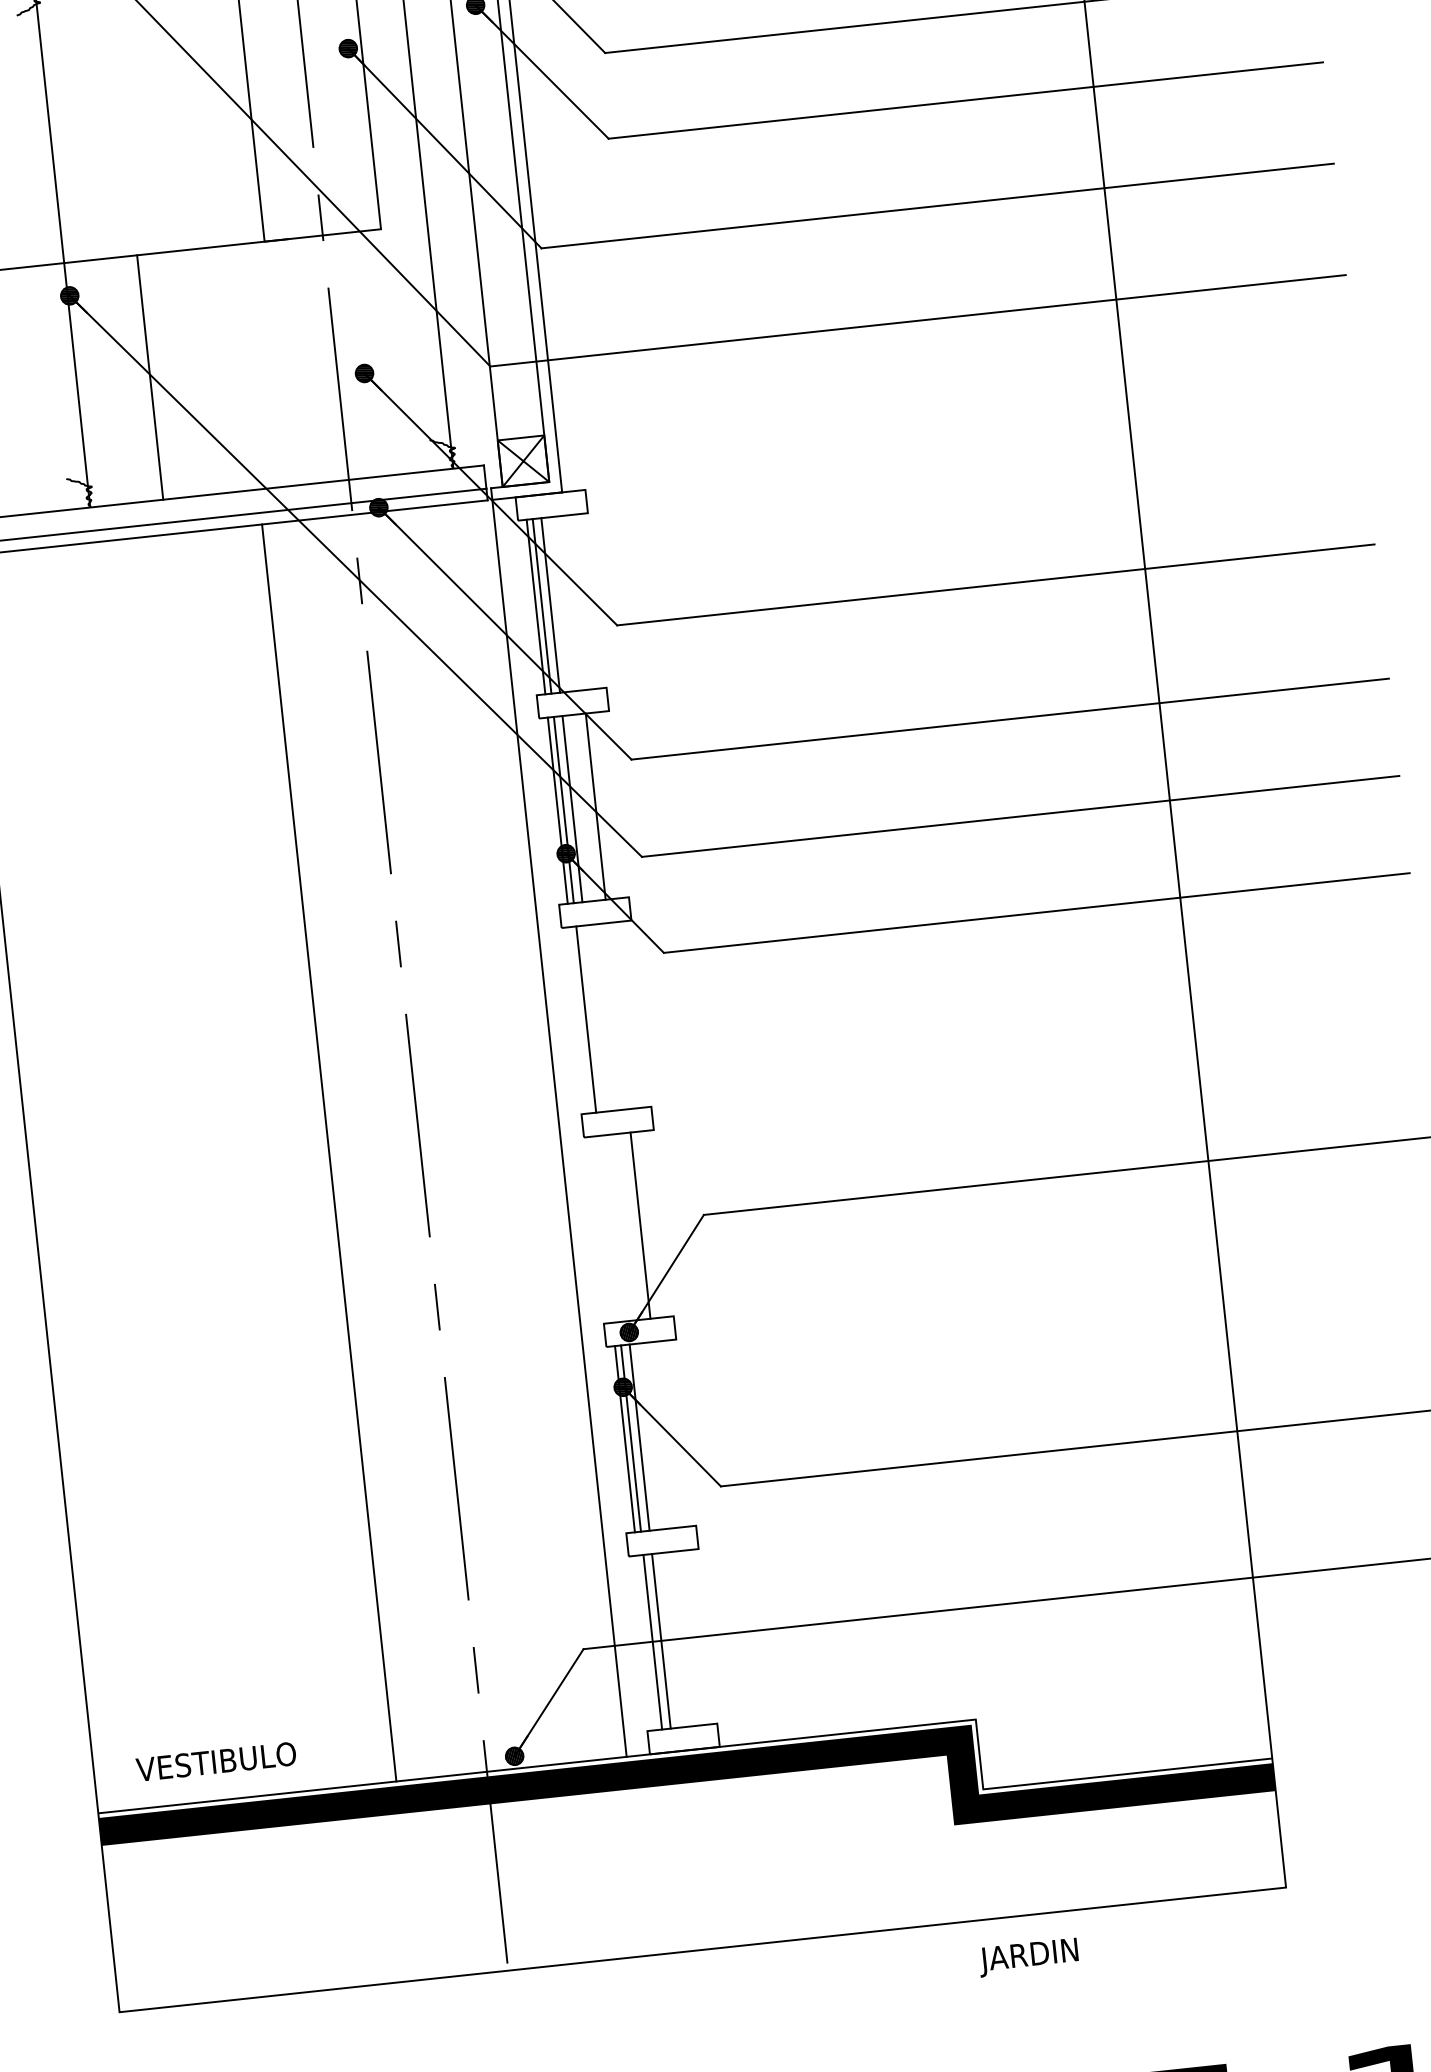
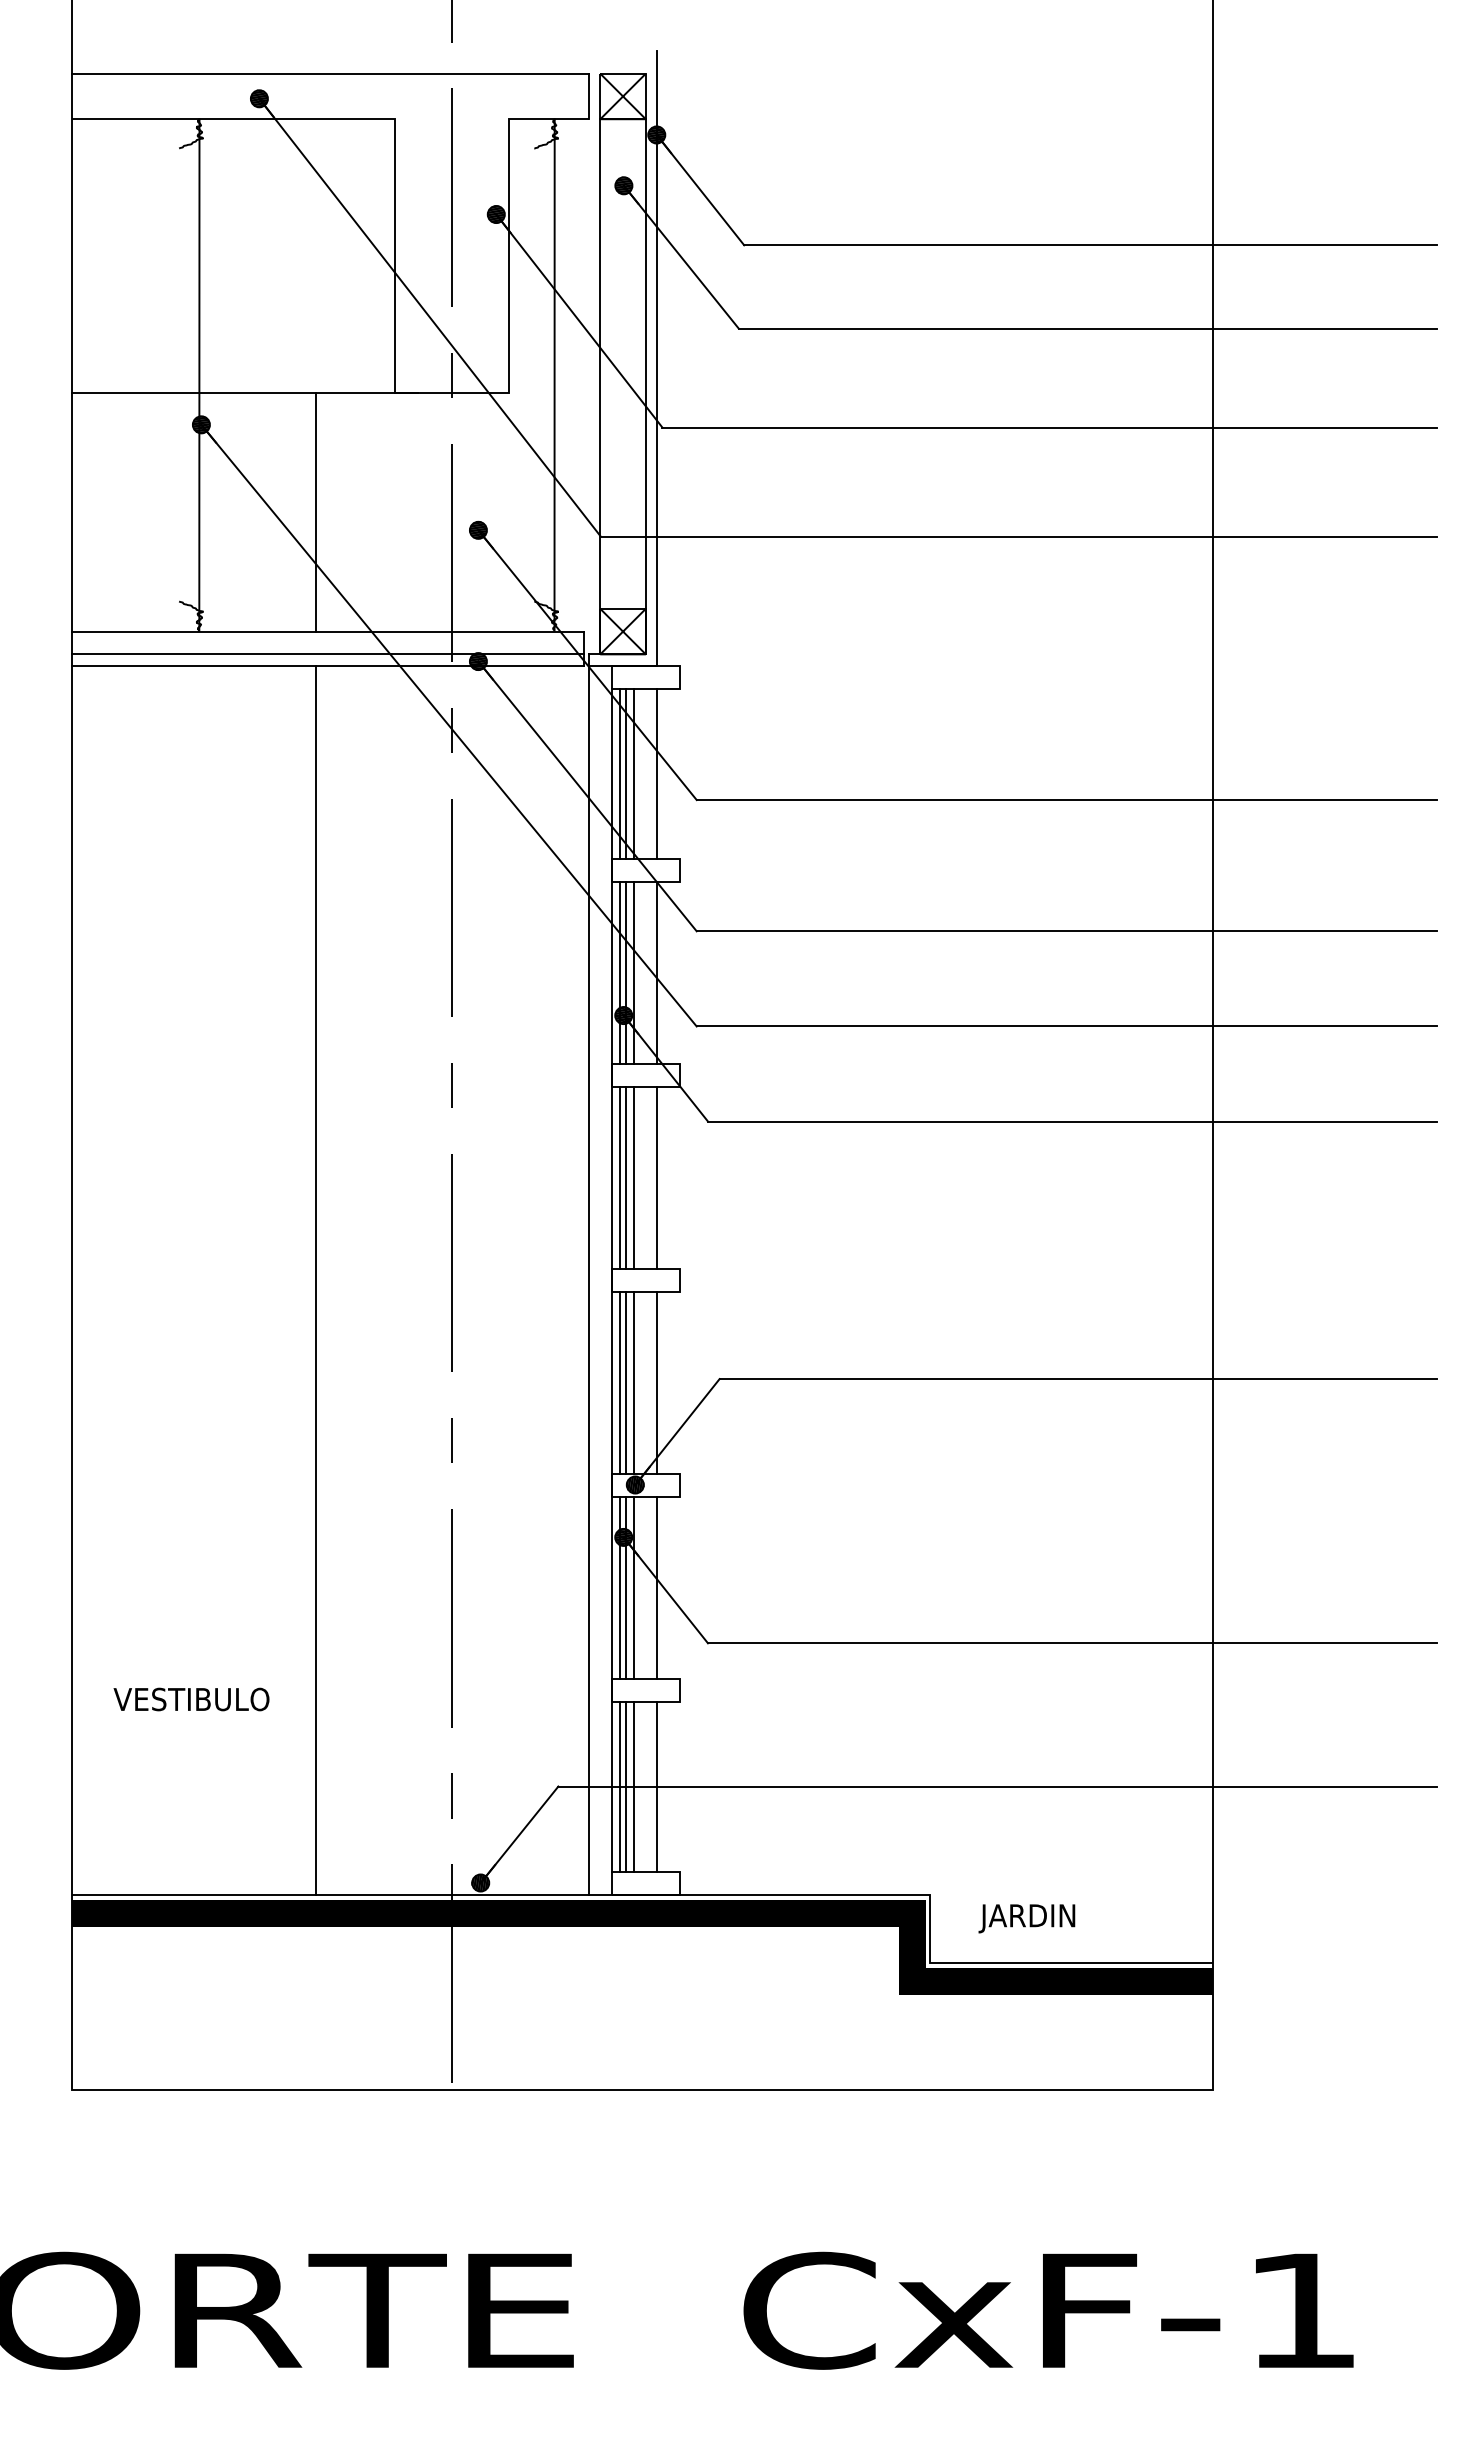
line: (149, 376) -> (315, 511), moved
line: (574, 602) -> (657, 773), added
line: (618, 1015) -> (657, 1177), added
line: (594, 1018) -> (634, 1177), added
line: (580, 1019) -> (620, 1177), added
line: (582, 1125) -> (611, 1280), added
line: (329, 1153) -> (315, 1280), moved
line: (617, 1227) -> (634, 1382), added
line: (609, 1228) -> (626, 1382), added
line: (602, 1229) -> (620, 1382), added
line: (663, 1434) -> (657, 1587), added
line: (684, 1638) -> (657, 1786), added
line: (647, 1642) -> (620, 1786), added
text: (216, 1761) -> (191, 1699), moved
text: (1028, 1957) -> (1026, 1918), moved

